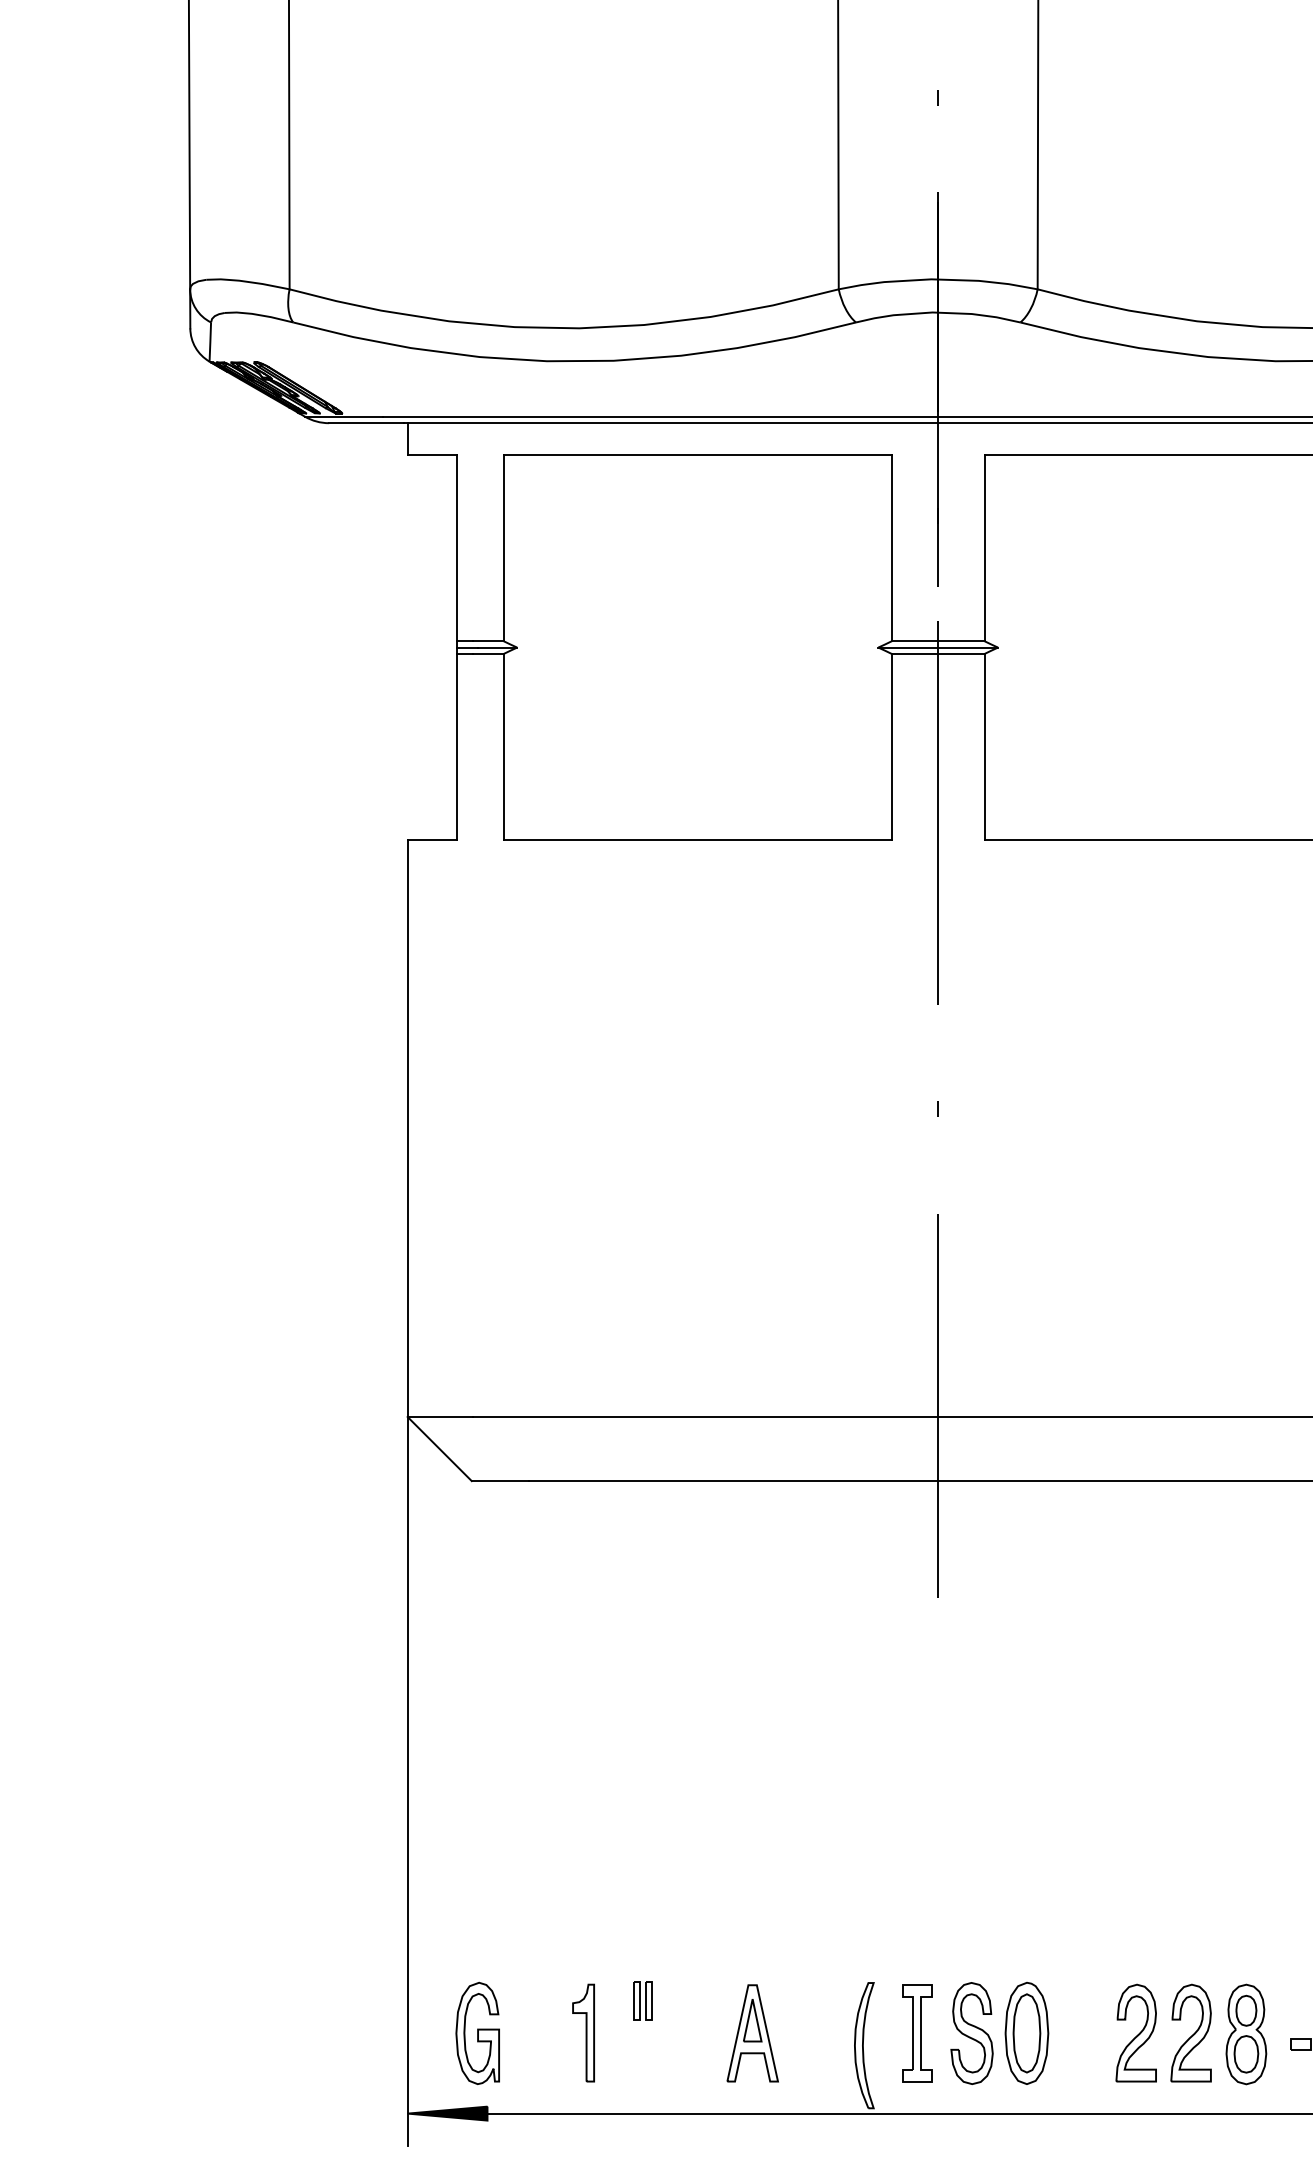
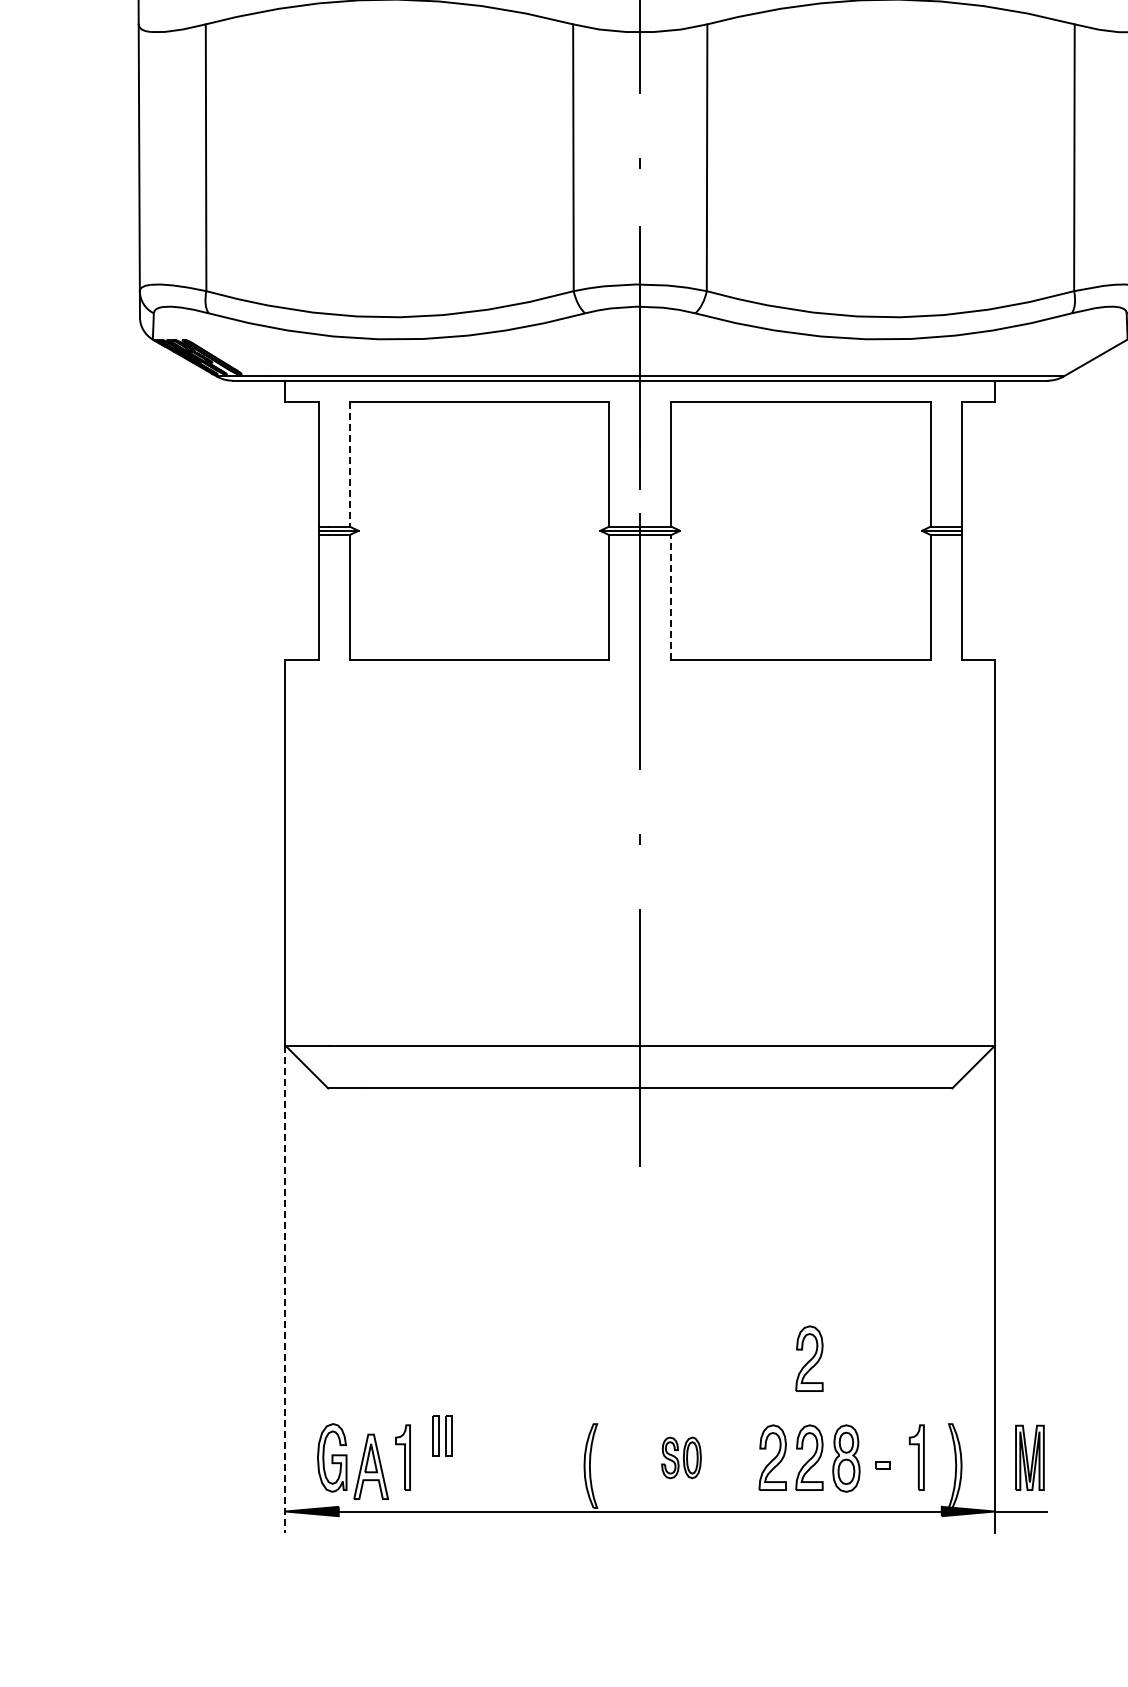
line: (503, 548) -> (349, 464), solid -> dashed
line: (984, 745) -> (671, 596), solid -> dashed
line: (407, 1781) -> (285, 1289), solid -> dashed
part: (1191, 1884) -> (809, 1358), added
part: (642, 1999) -> (442, 1435), size x1.6
part: (753, 2032) -> (371, 1466), moved
part: (917, 2032) -> (626, 1457), removed
part: (999, 2032) -> (681, 1457), size x0.6

